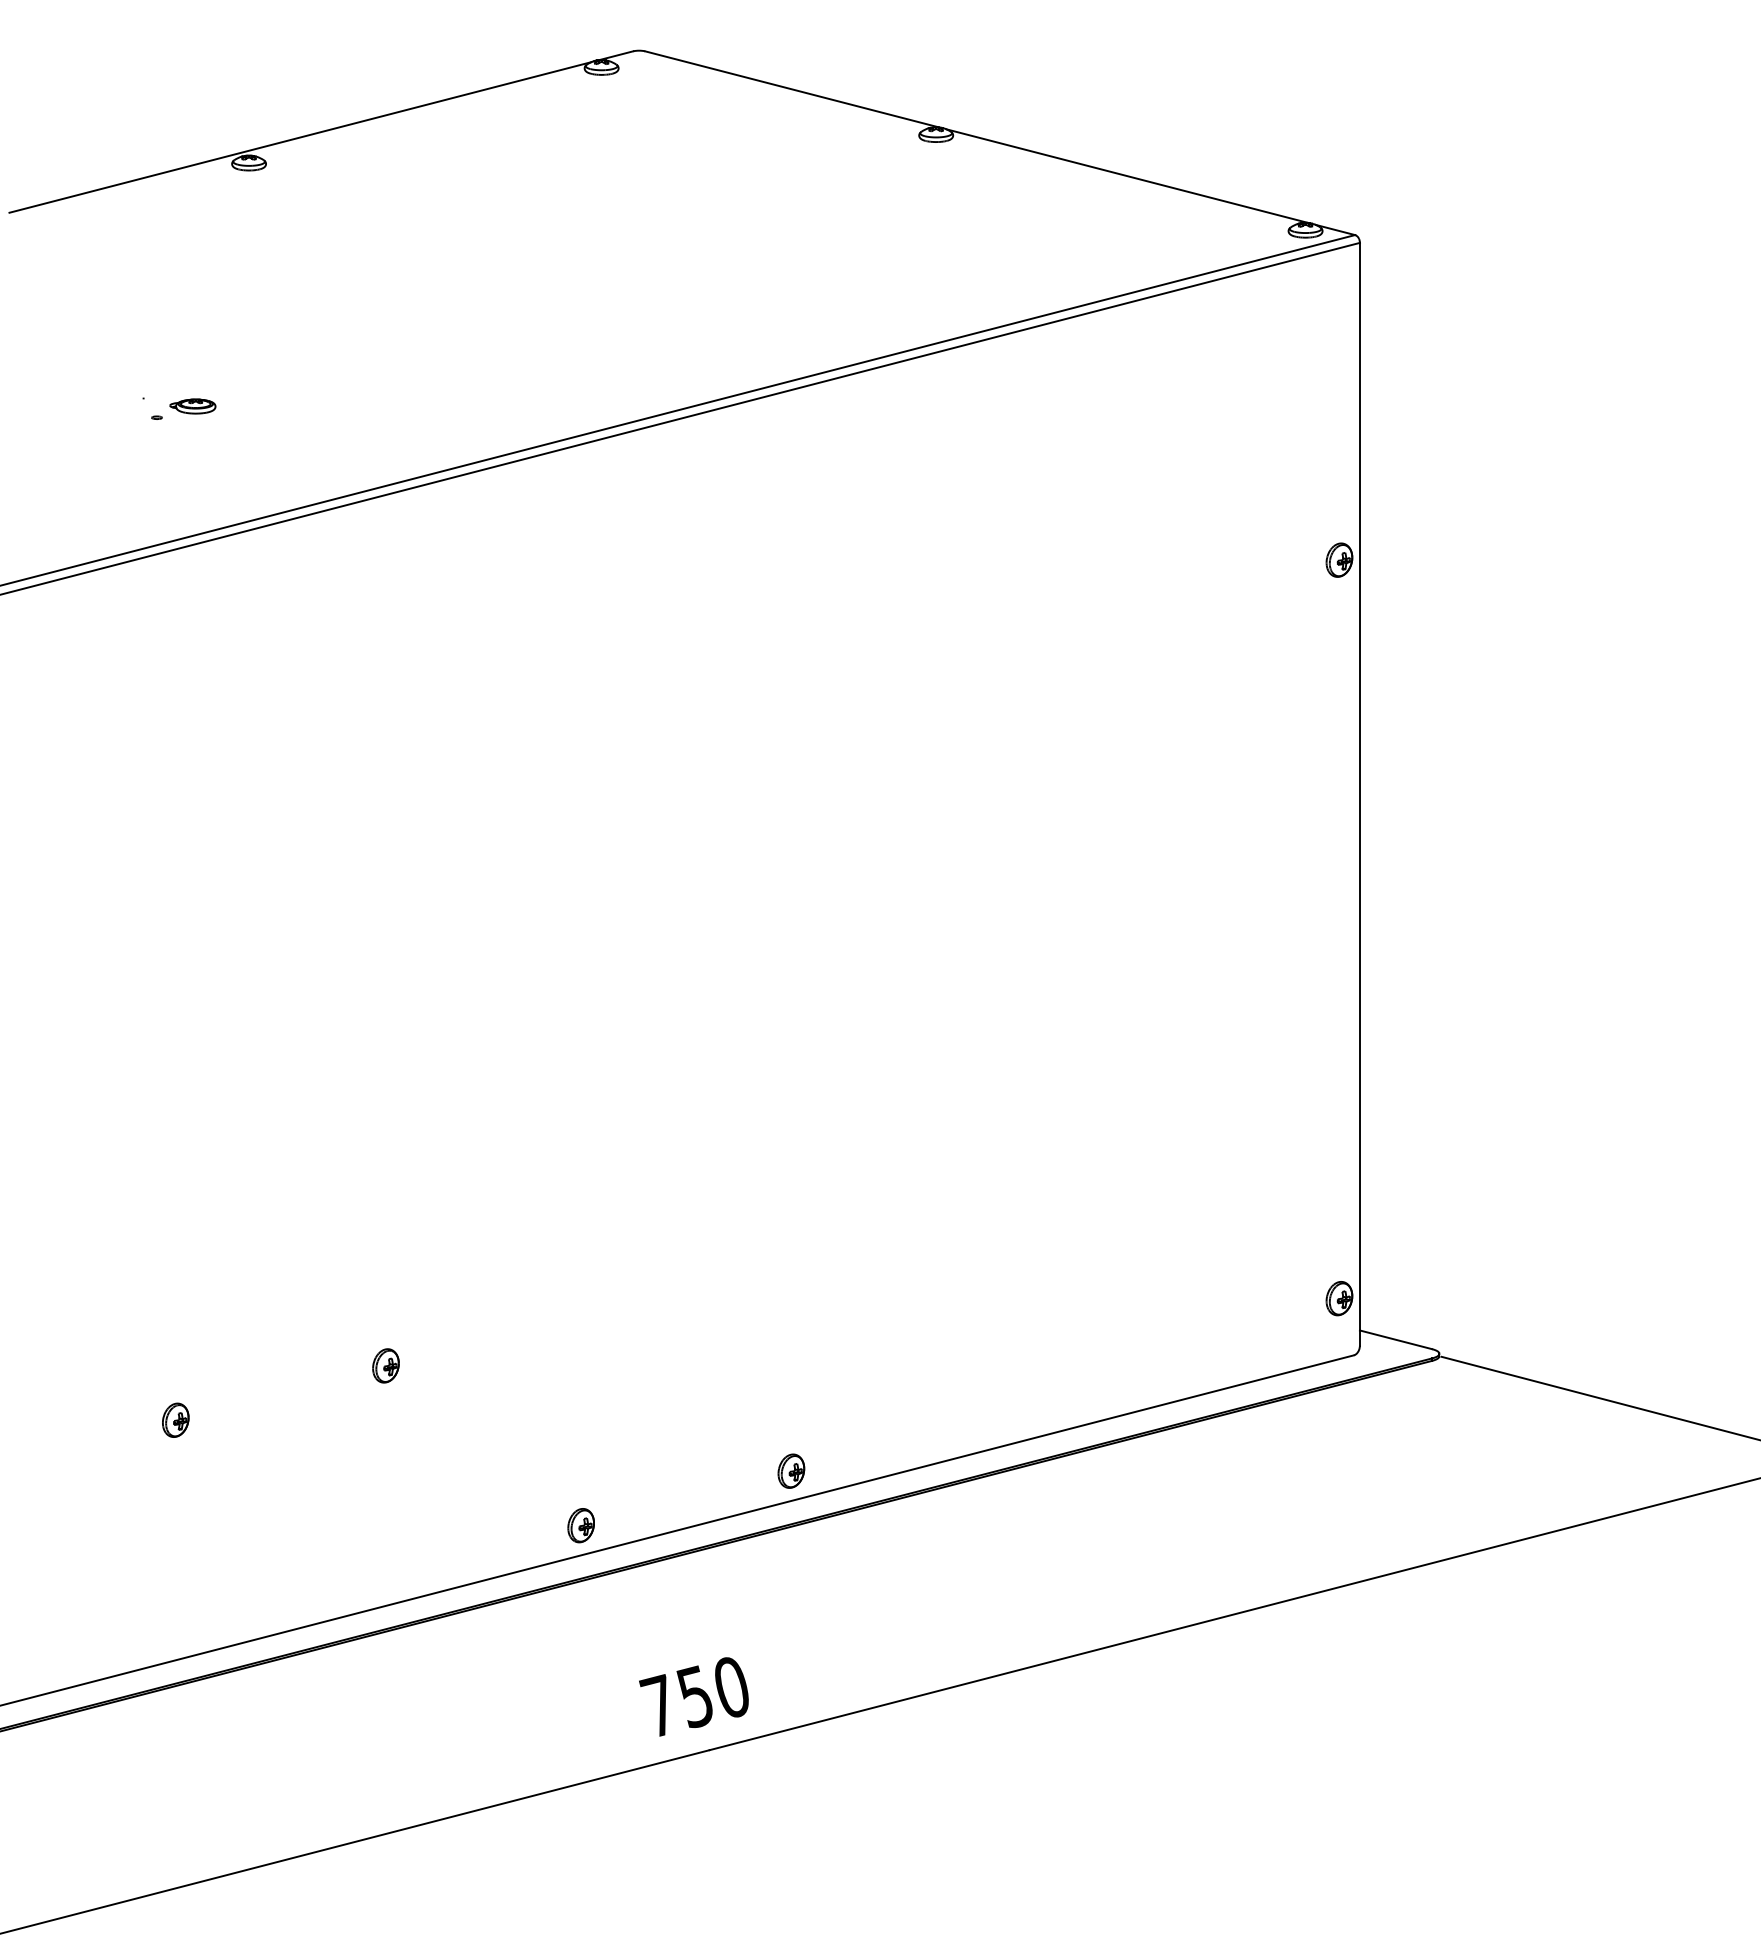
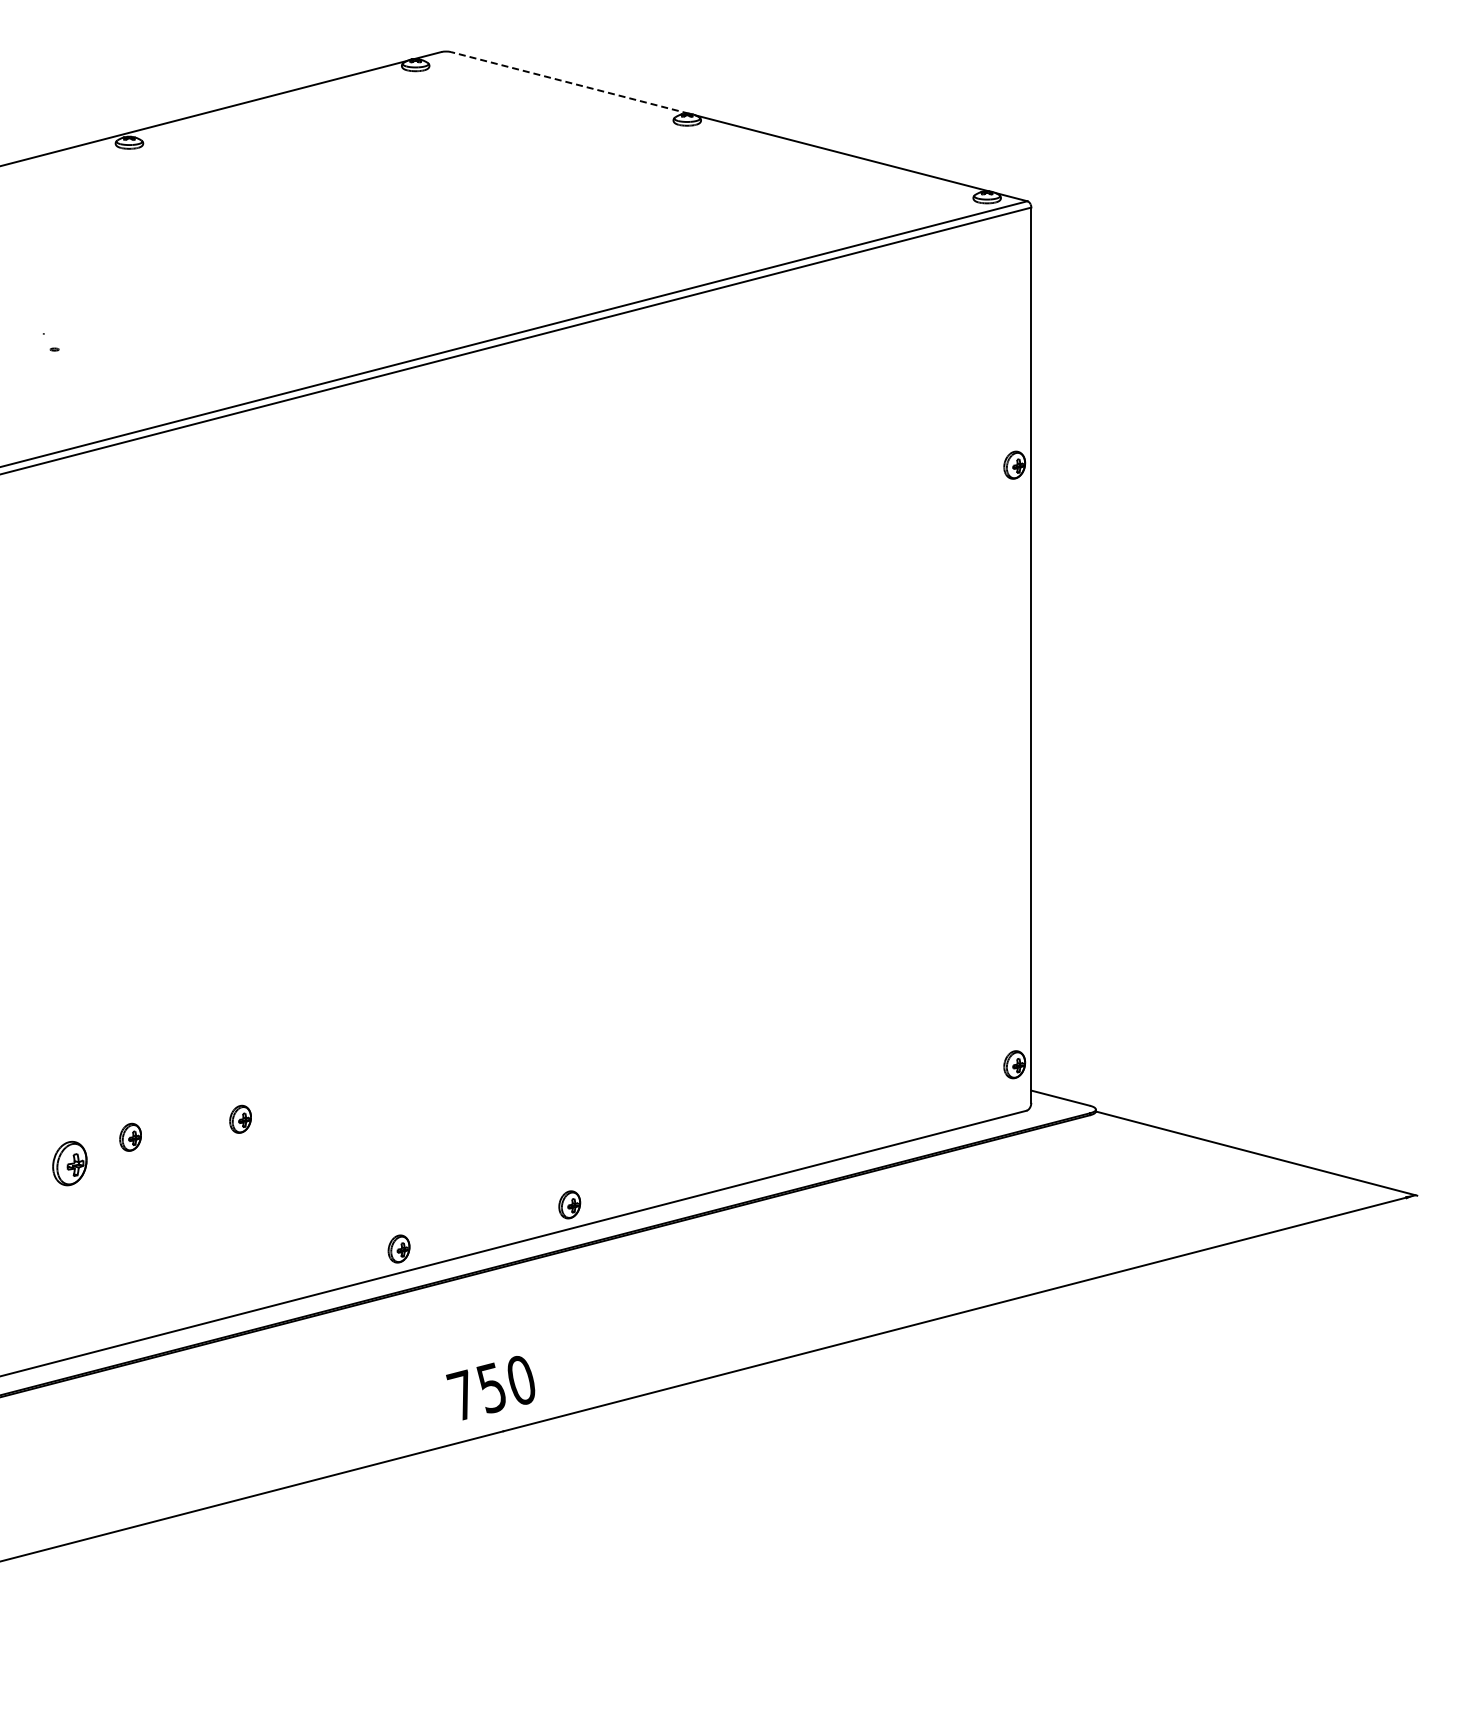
line: (791, 88) -> (569, 82), solid -> dashed
part: (192, 406) -> (83, 340), removed
part: (250, 1387) -> (130, 1136), added
part: (175, 1420) -> (69, 1163), size x1.6

